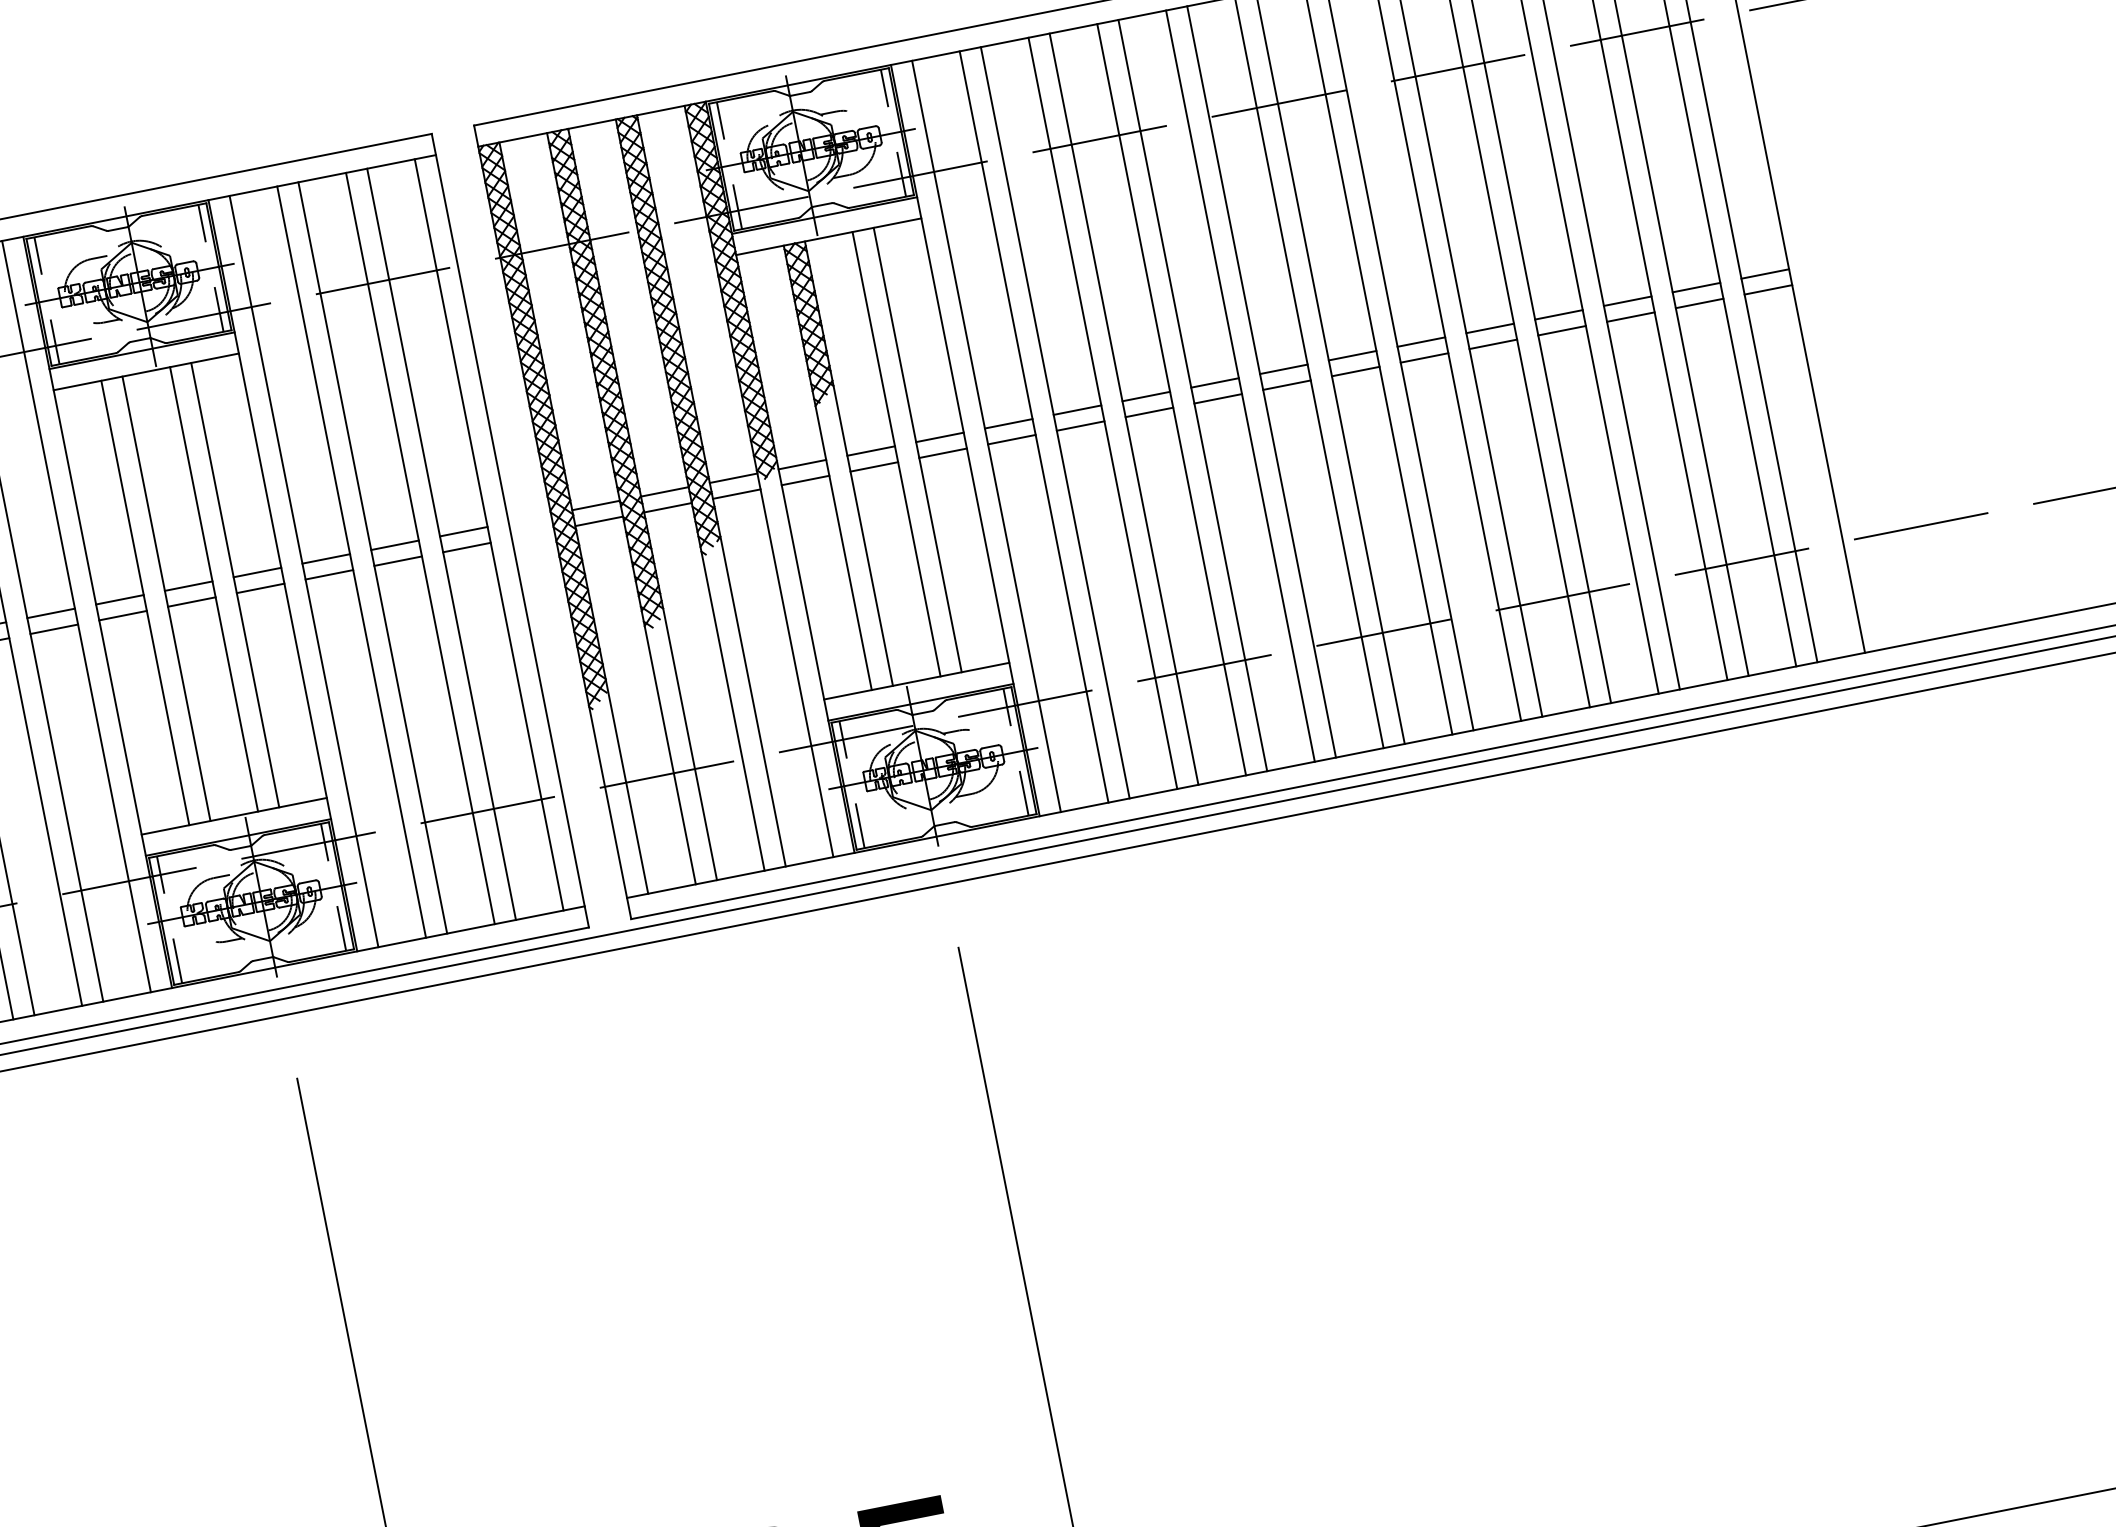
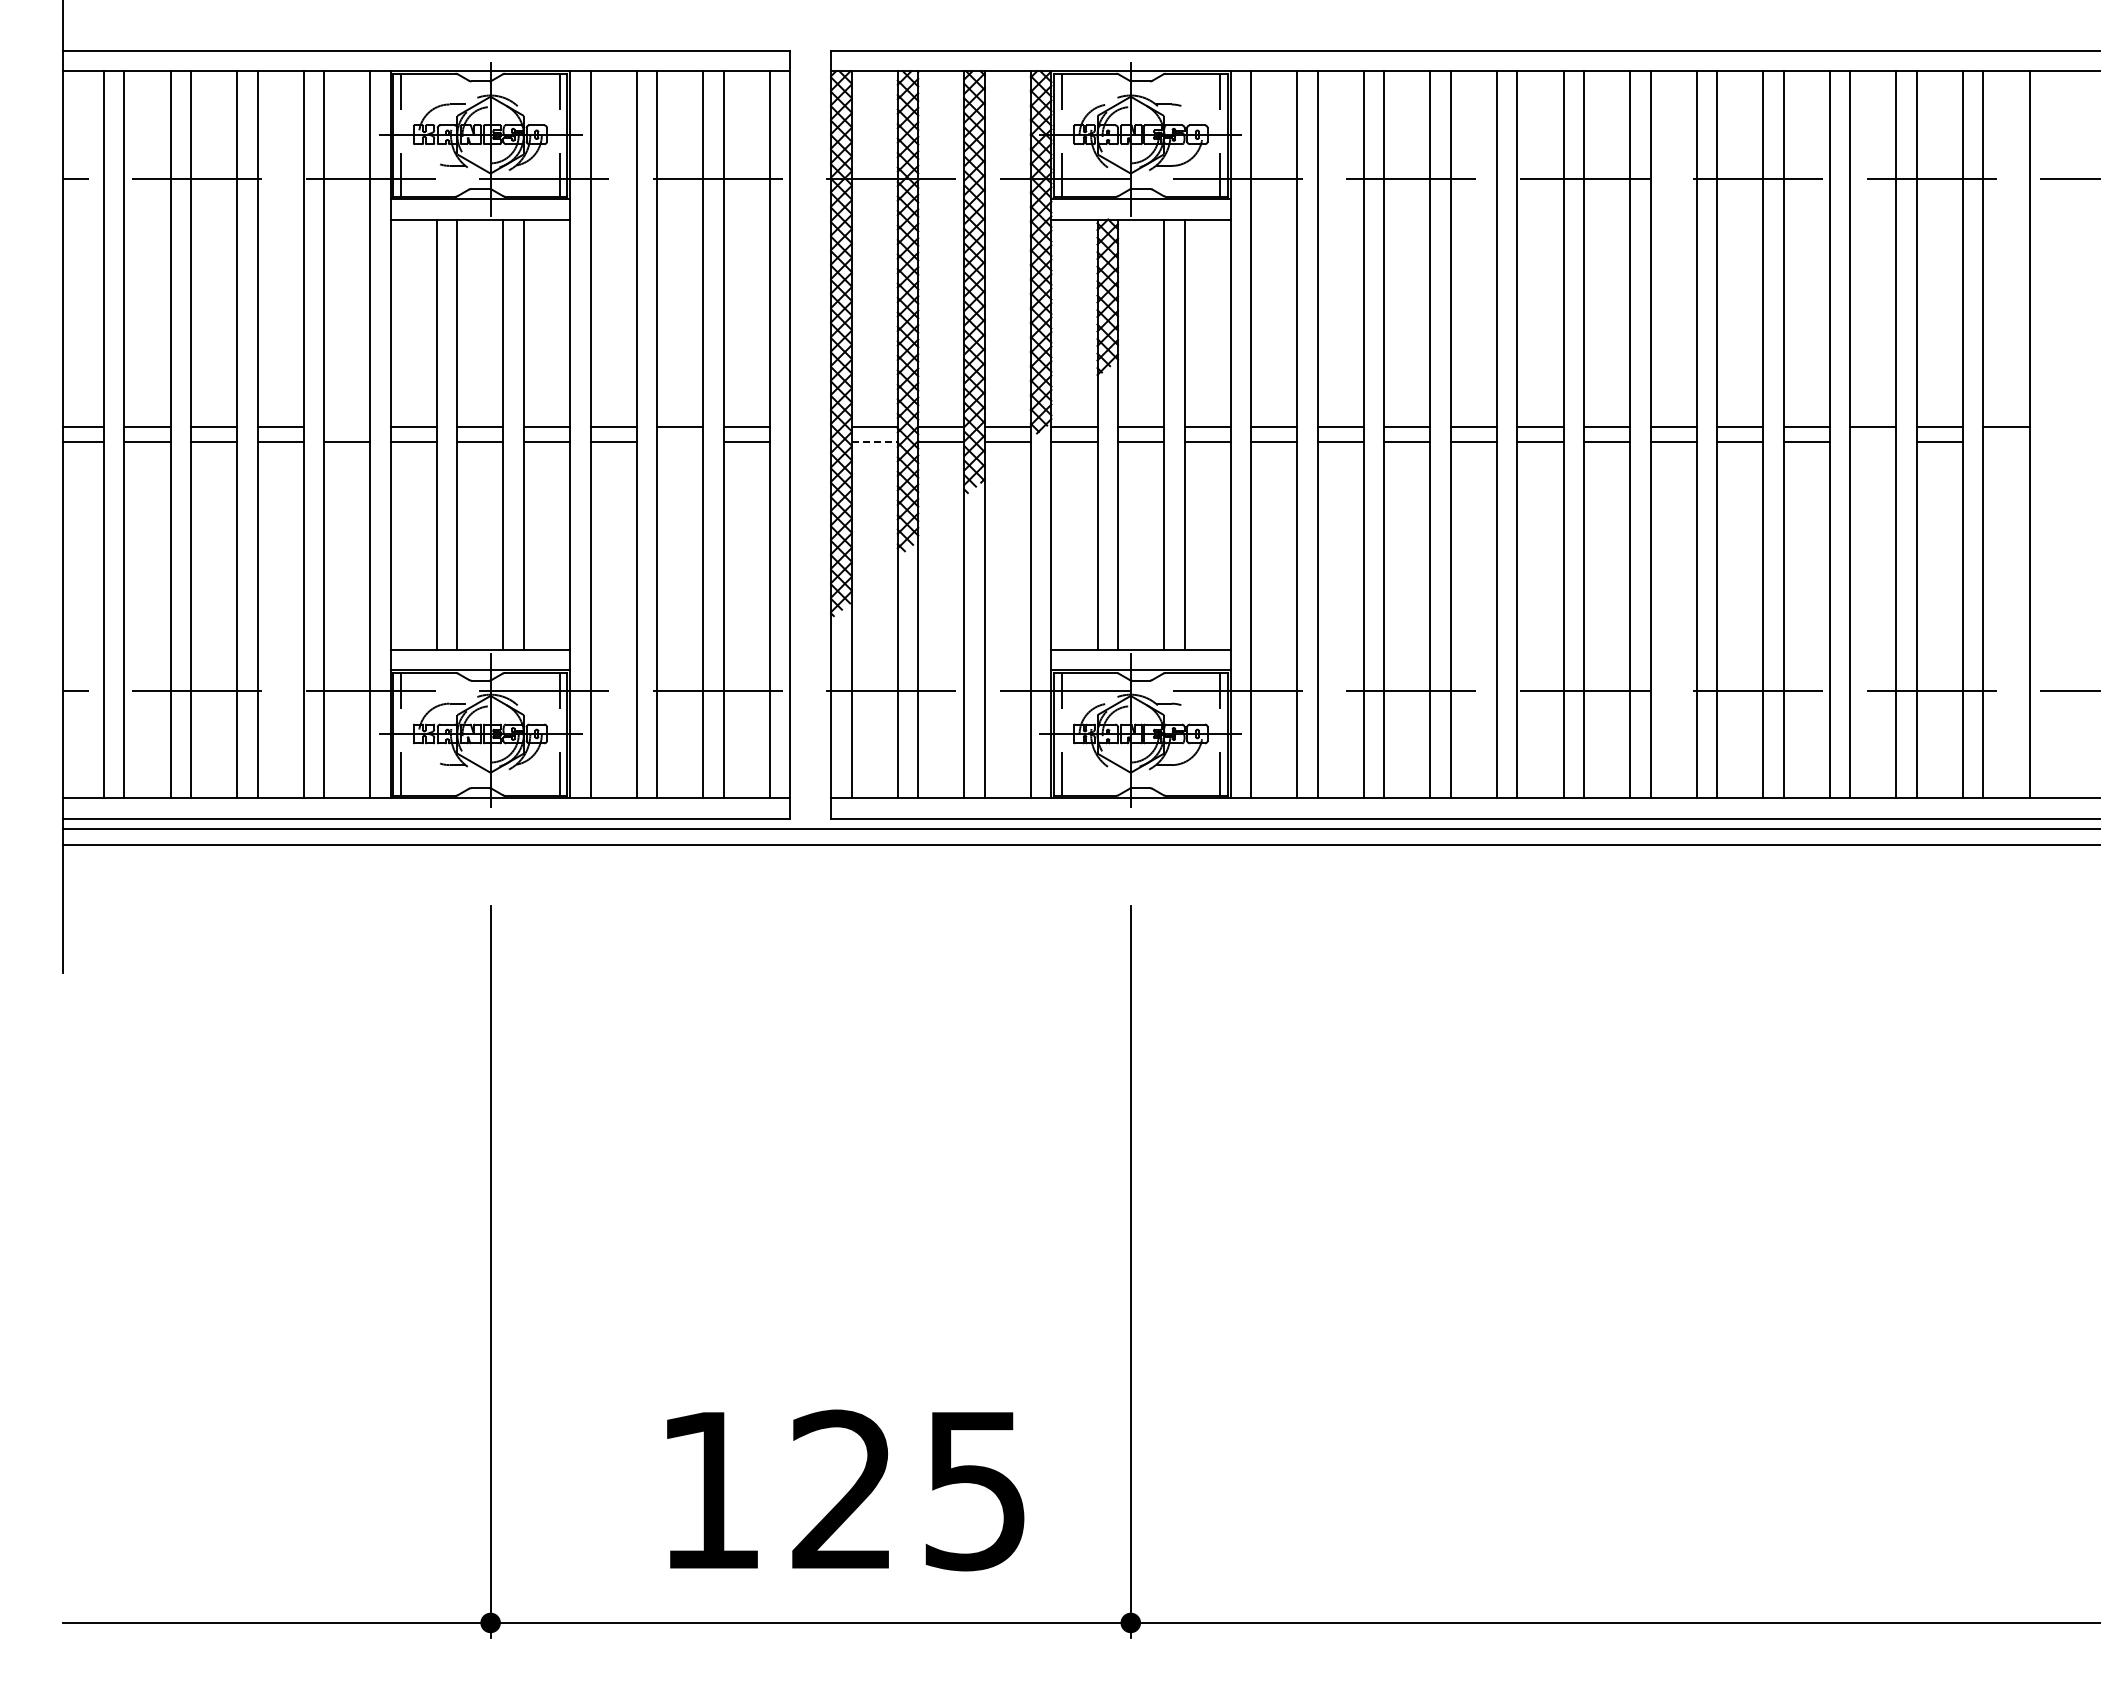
line: (1768, 289) -> (2006, 442), removed
line: (1630, 317) -> (1873, 442), removed
line: (600, 521) -> (875, 442), solid -> dashed
line: (398, 561) -> (680, 442), removed
line: (51, 613) -> (347, 427), removed

